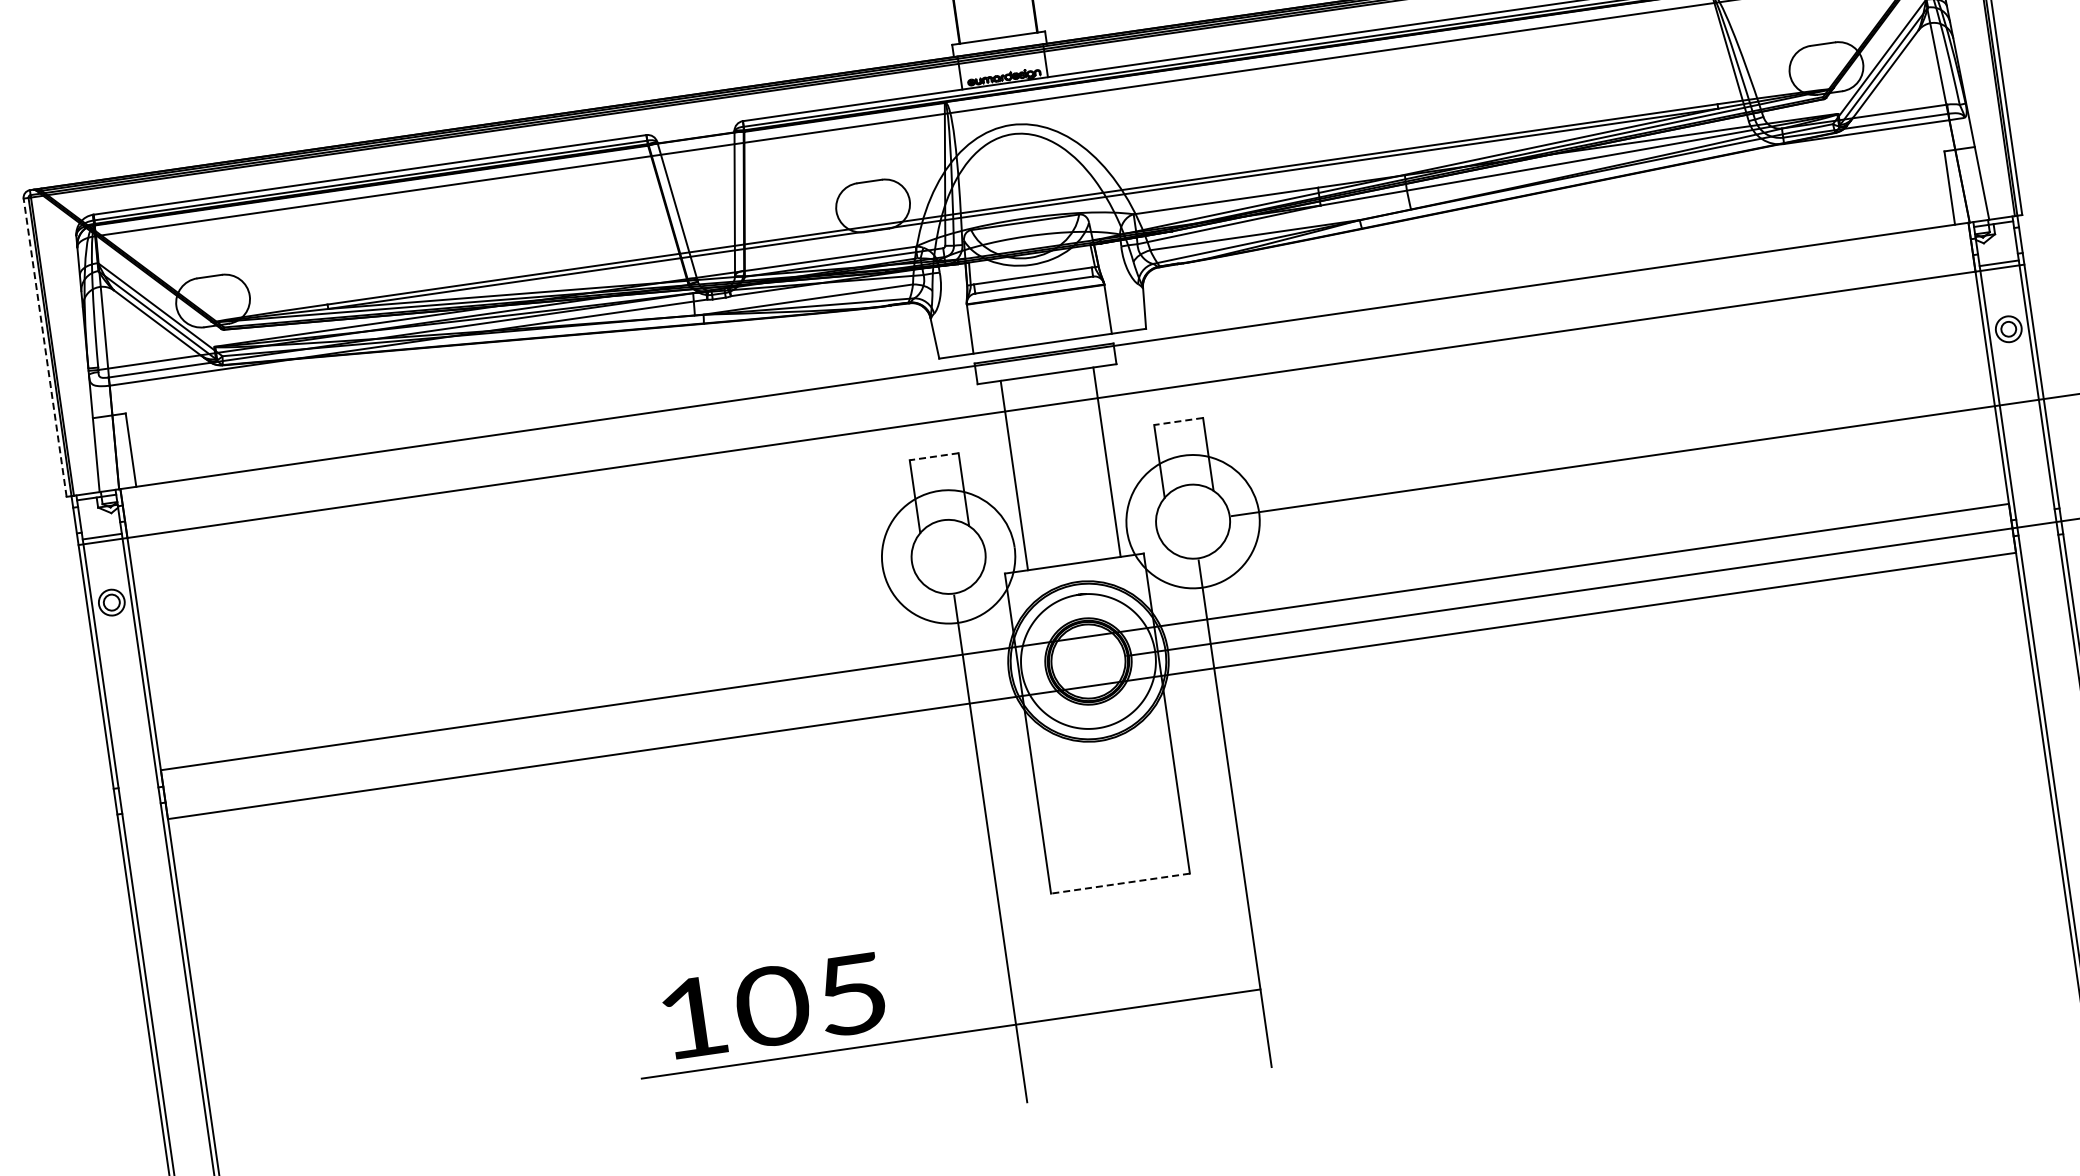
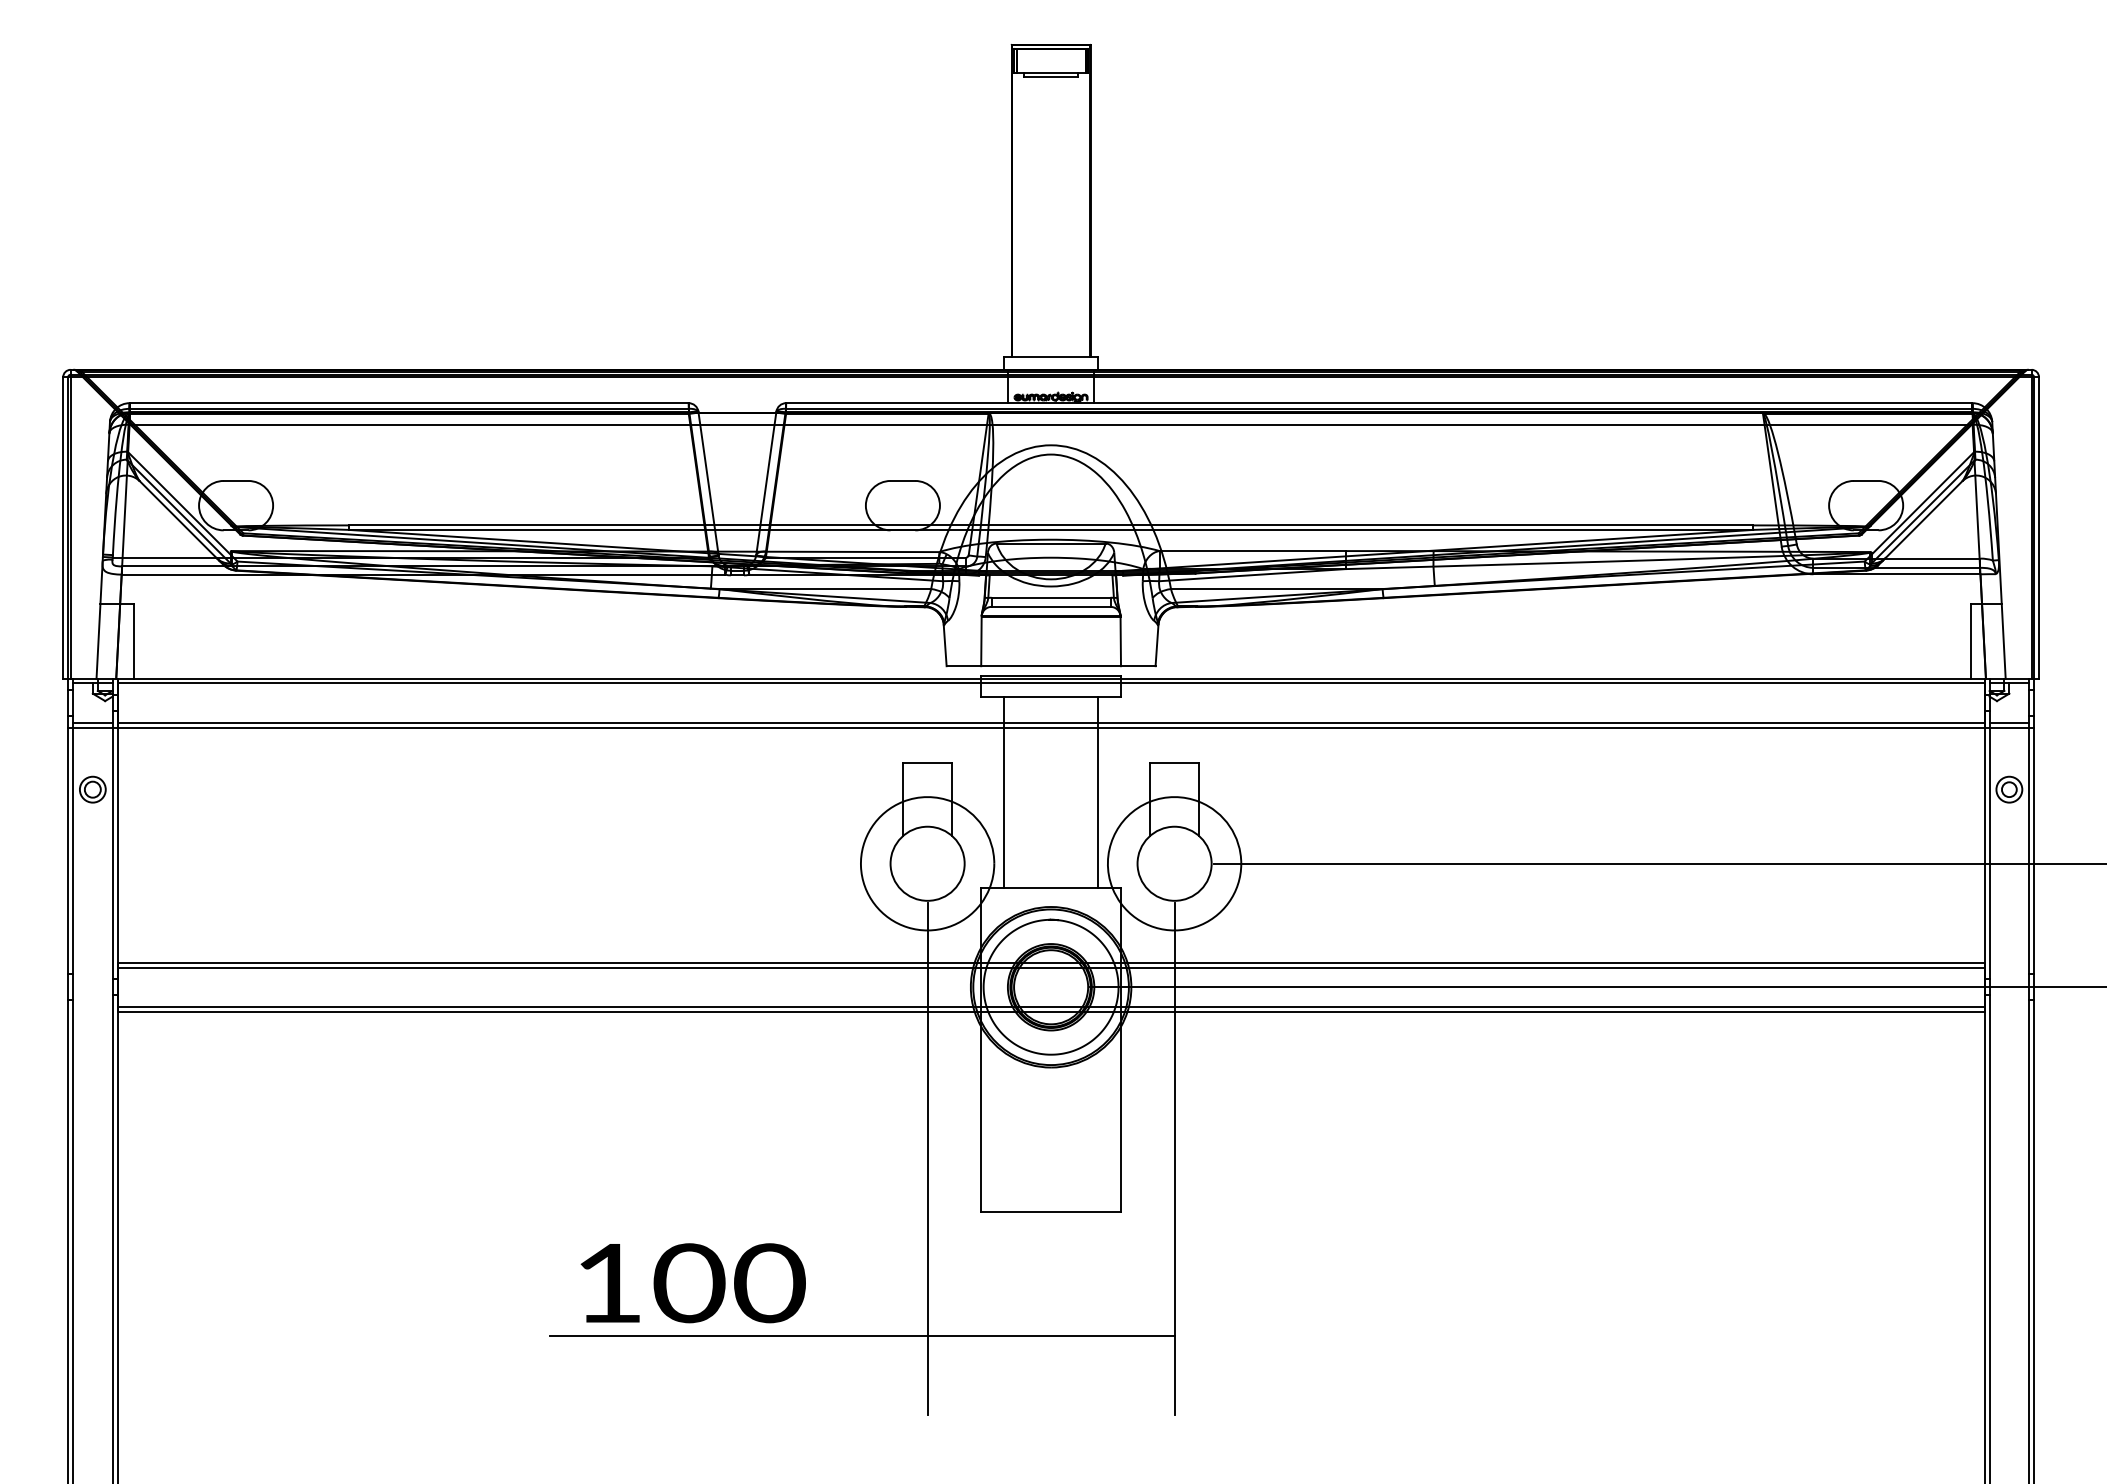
line: (45, 347) -> (63, 527), dashed -> solid
line: (1044, 360) -> (1050, 683), added
line: (1050, 400) -> (1050, 723), added
line: (1178, 421) -> (1174, 762), dashed -> solid
line: (934, 456) -> (927, 762), dashed -> solid
line: (1085, 642) -> (1050, 967), added
line: (1090, 681) -> (1050, 1007), added
line: (1119, 883) -> (1050, 1211), dashed -> solid
text: (852, 994) -> (769, 1283), 105 -> 100

